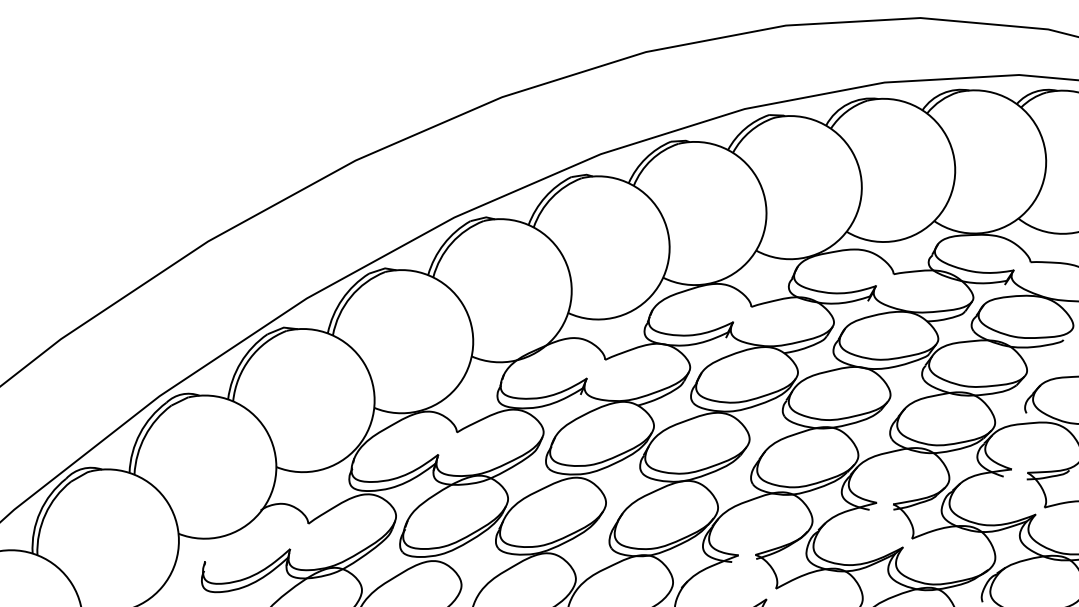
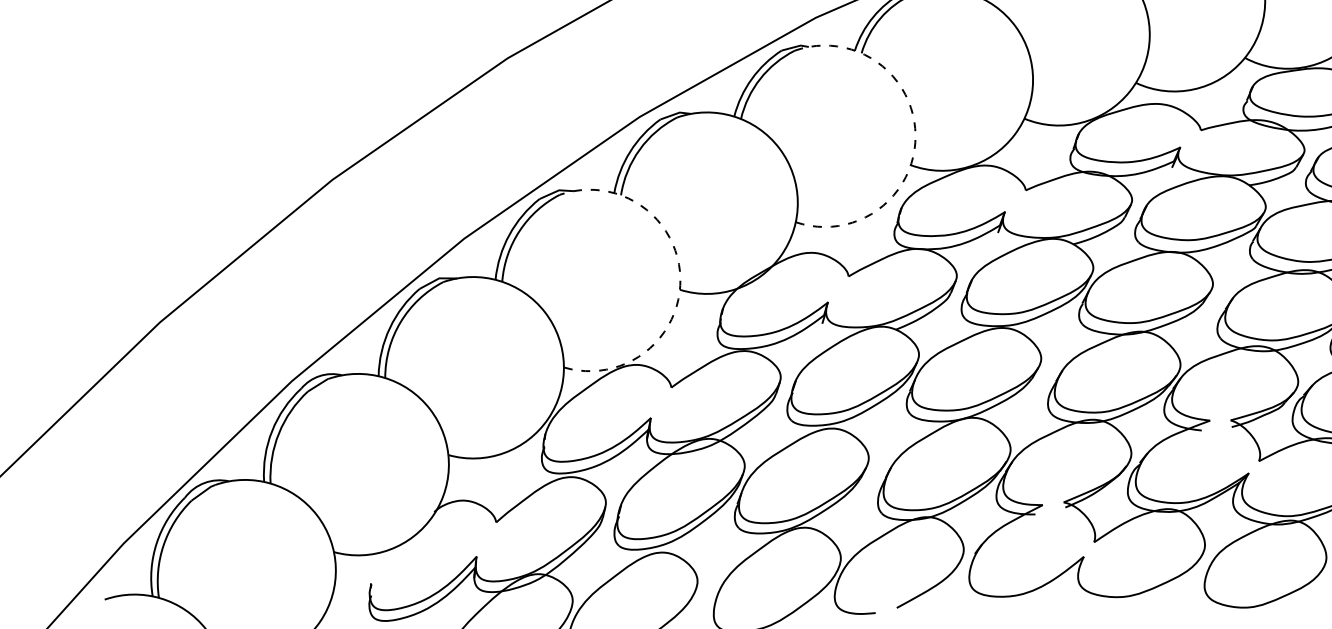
arc: (669, 255) -> (915, 136), solid -> dashed
arc: (473, 347) -> (681, 278), solid -> dashed

